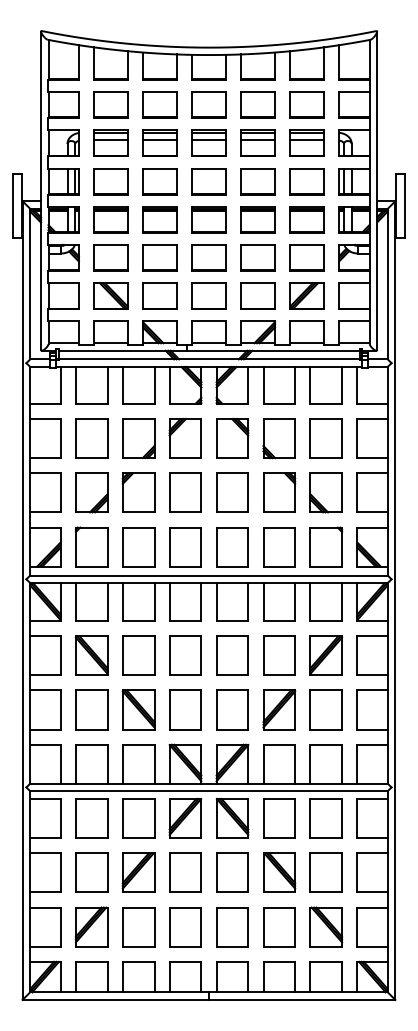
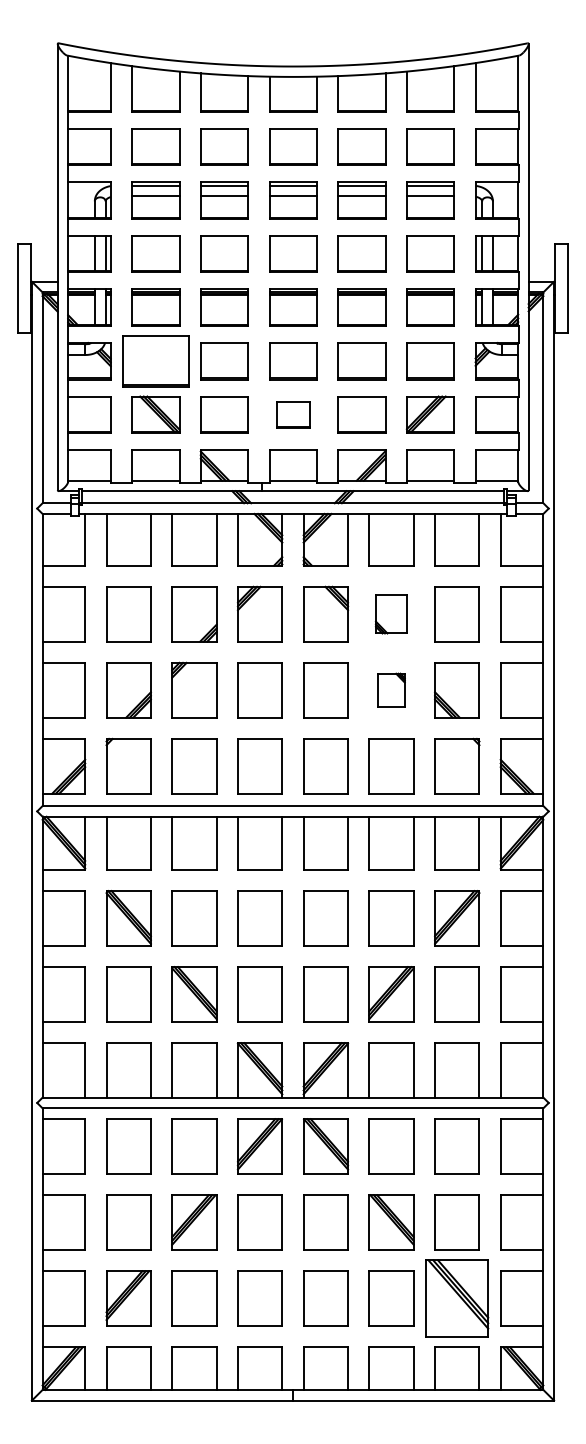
part: (110, 258) -> (155, 361), size x1.4
part: (209, 296) -> (293, 414), size x0.7
part: (279, 438) -> (391, 614), size x0.7
part: (279, 492) -> (391, 689), size x0.6
part: (326, 927) -> (457, 1298), size x1.4

